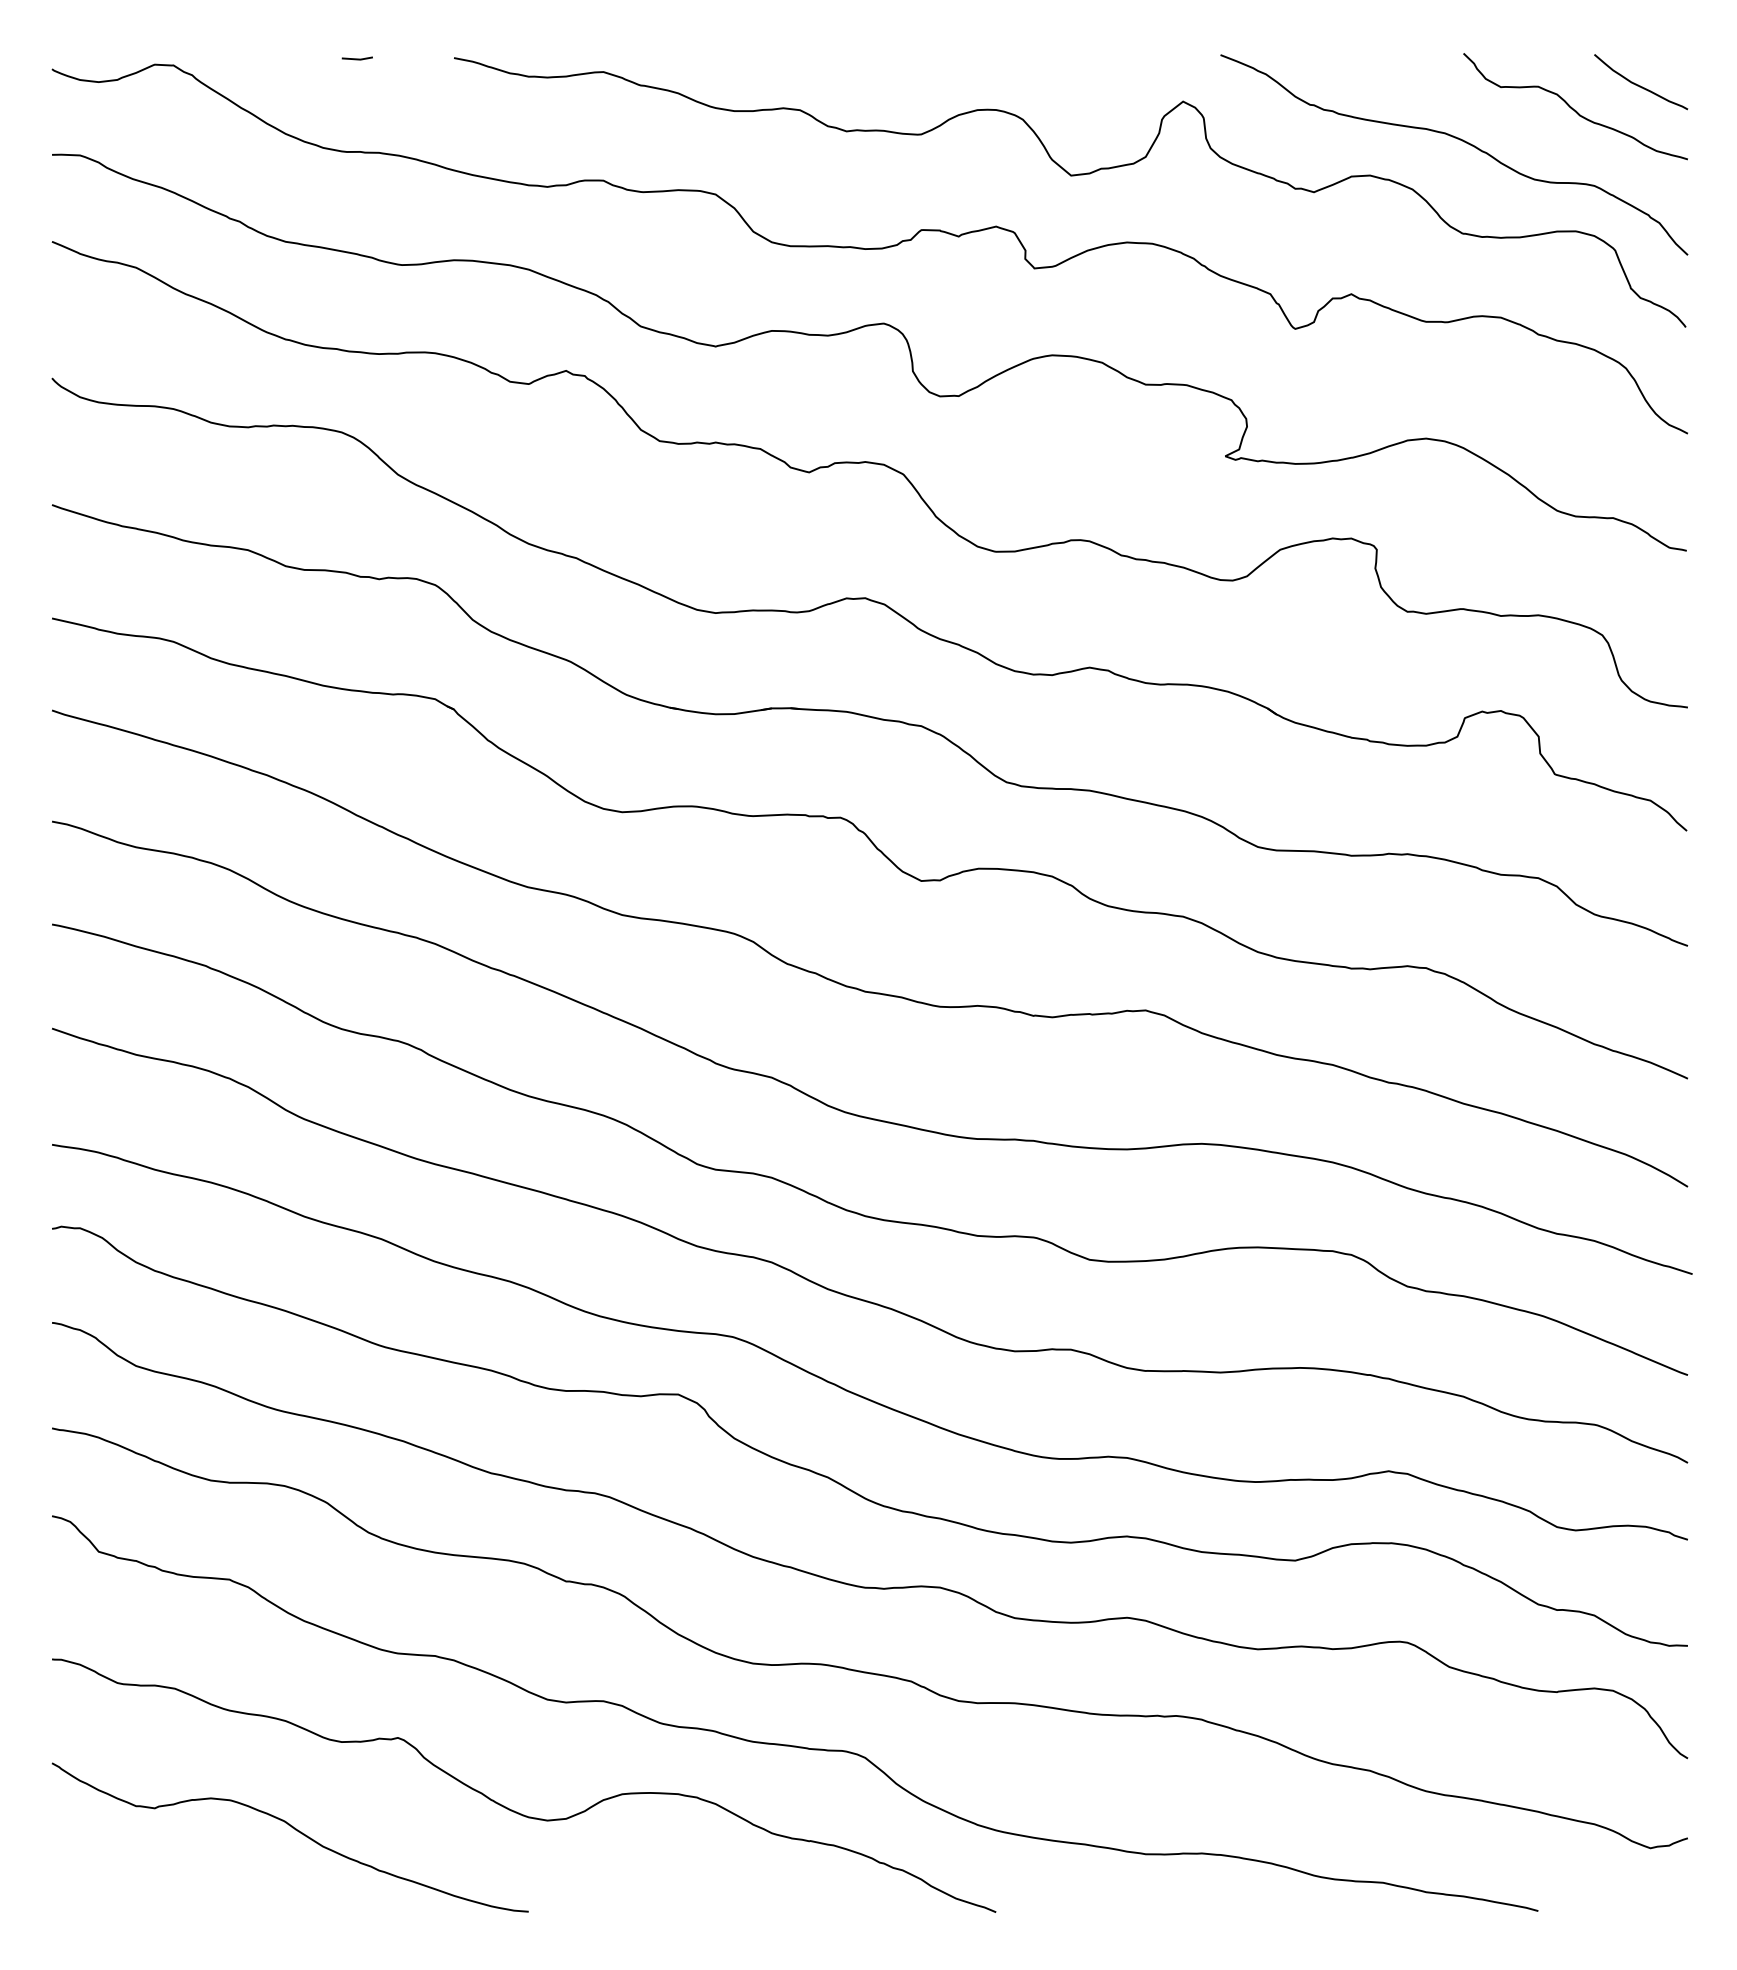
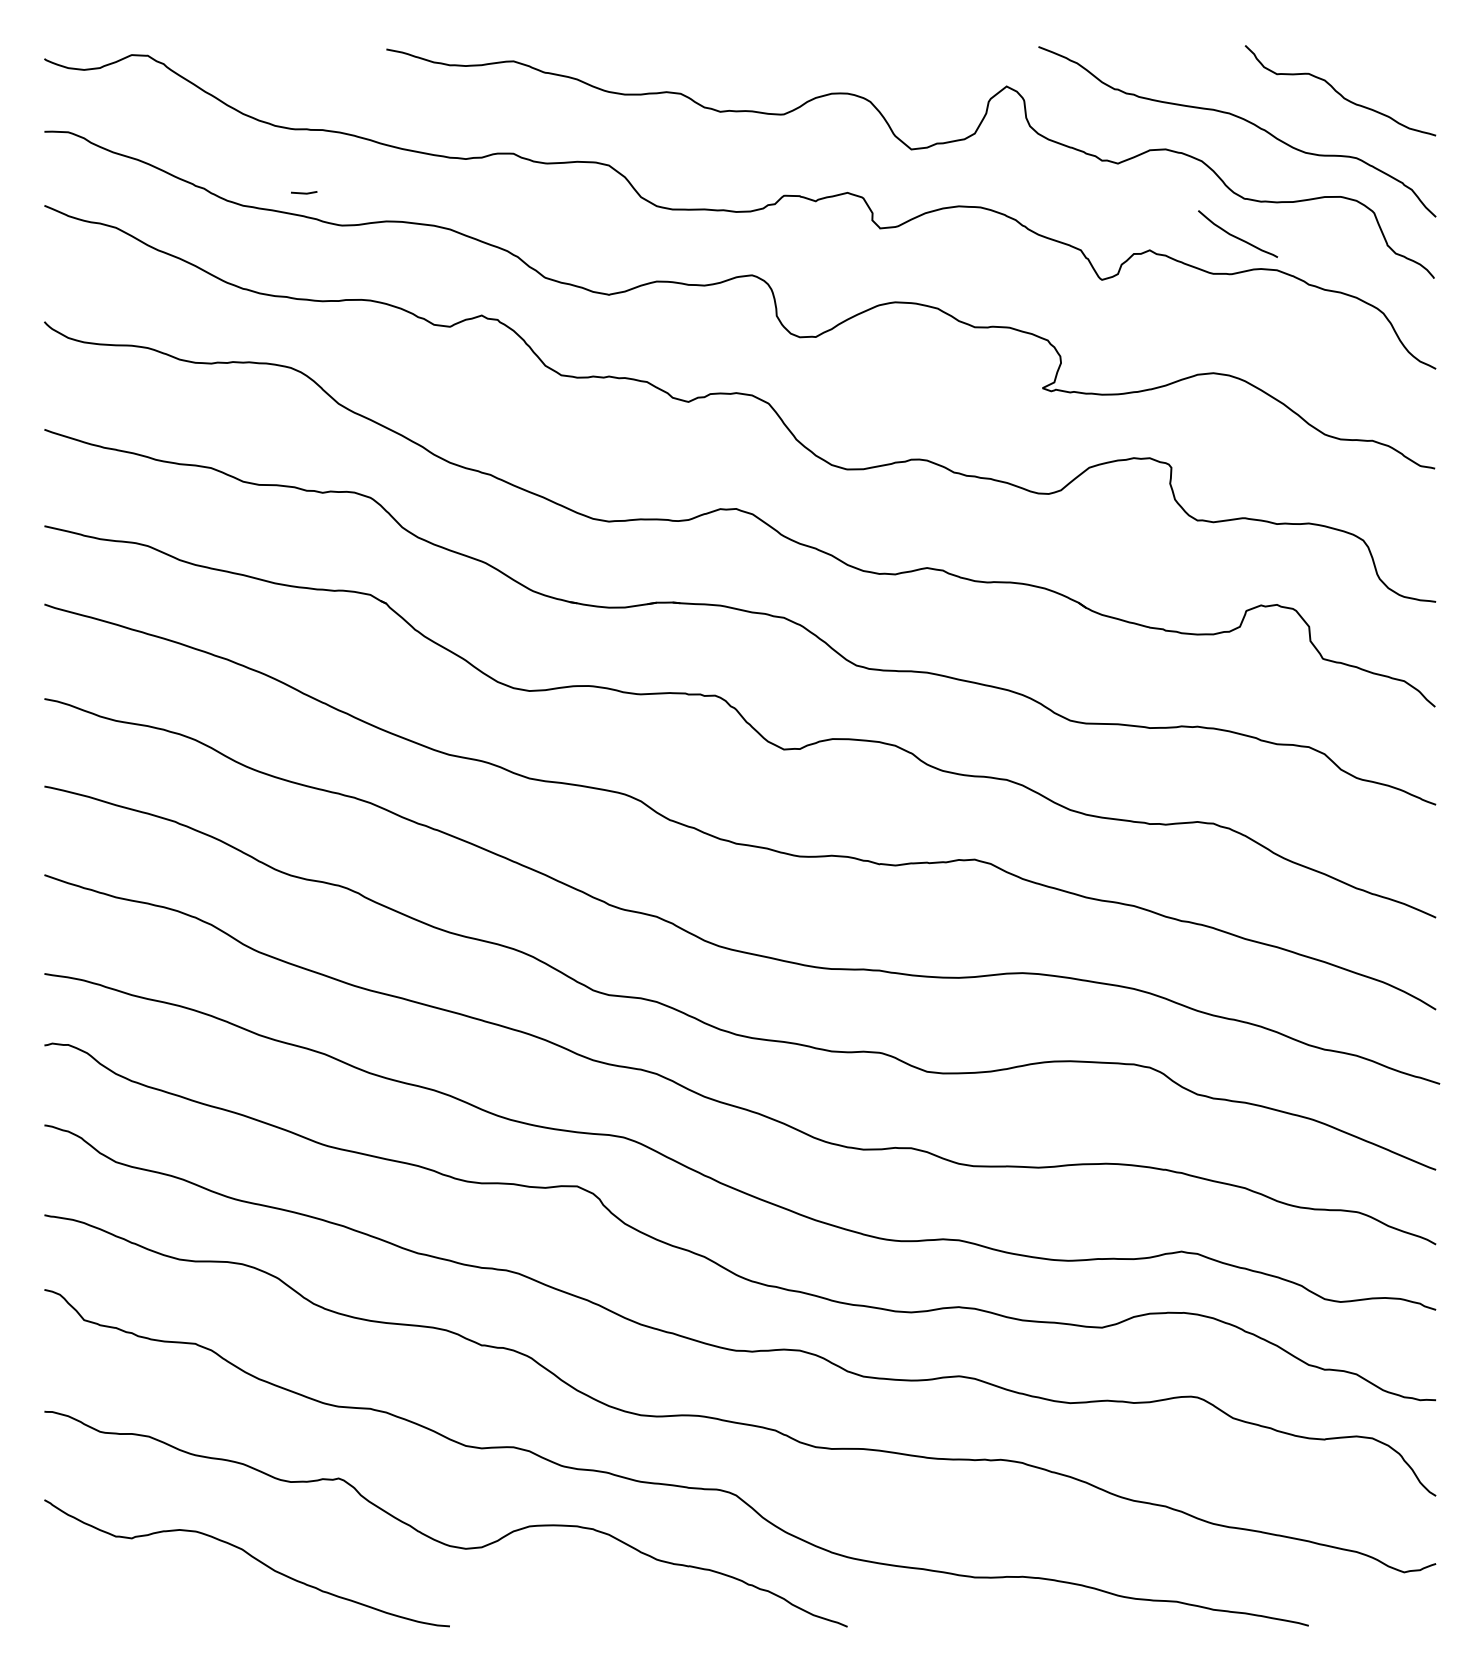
line: (356, 58) -> (303, 192), moved
curve: (1640, 85) -> (1237, 236), moved

